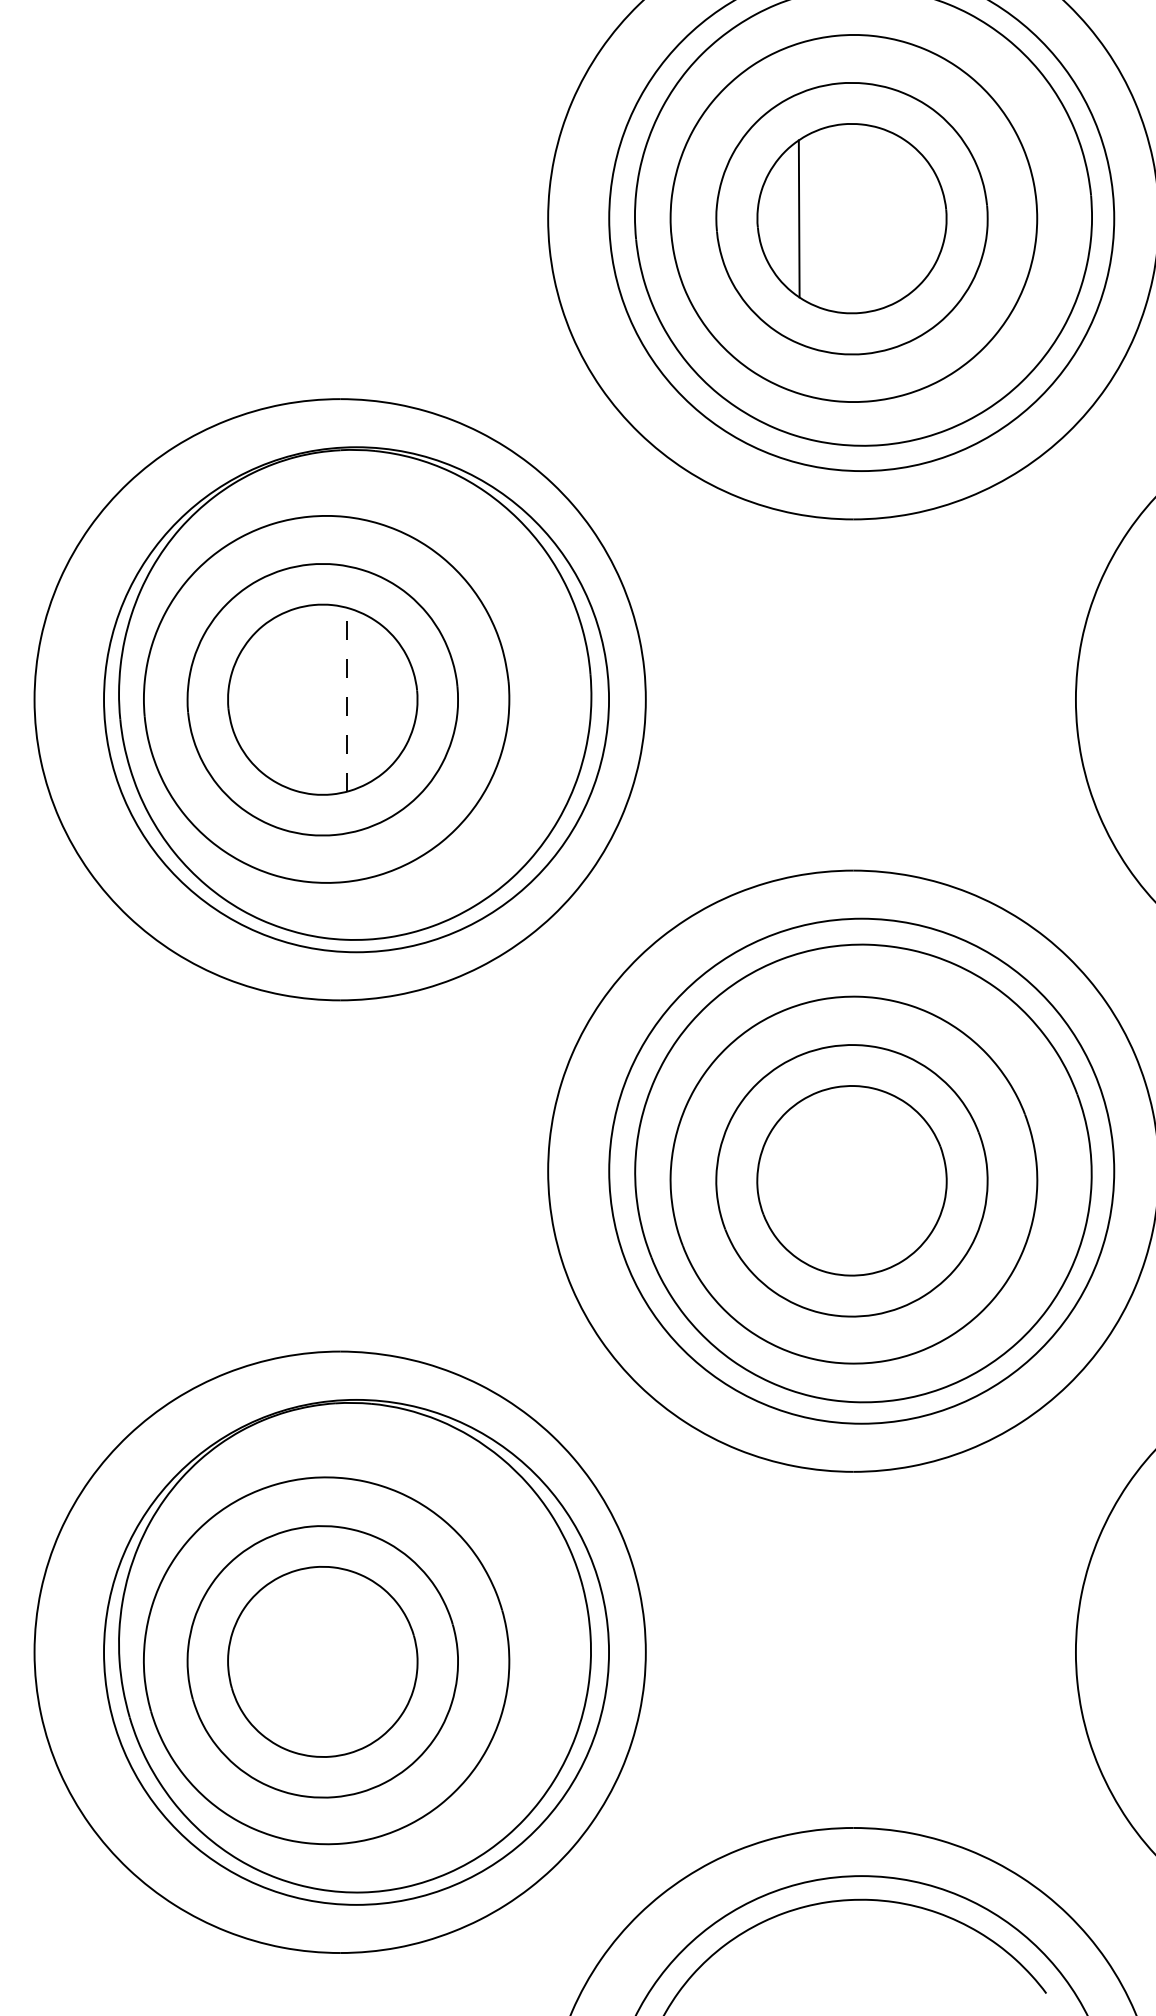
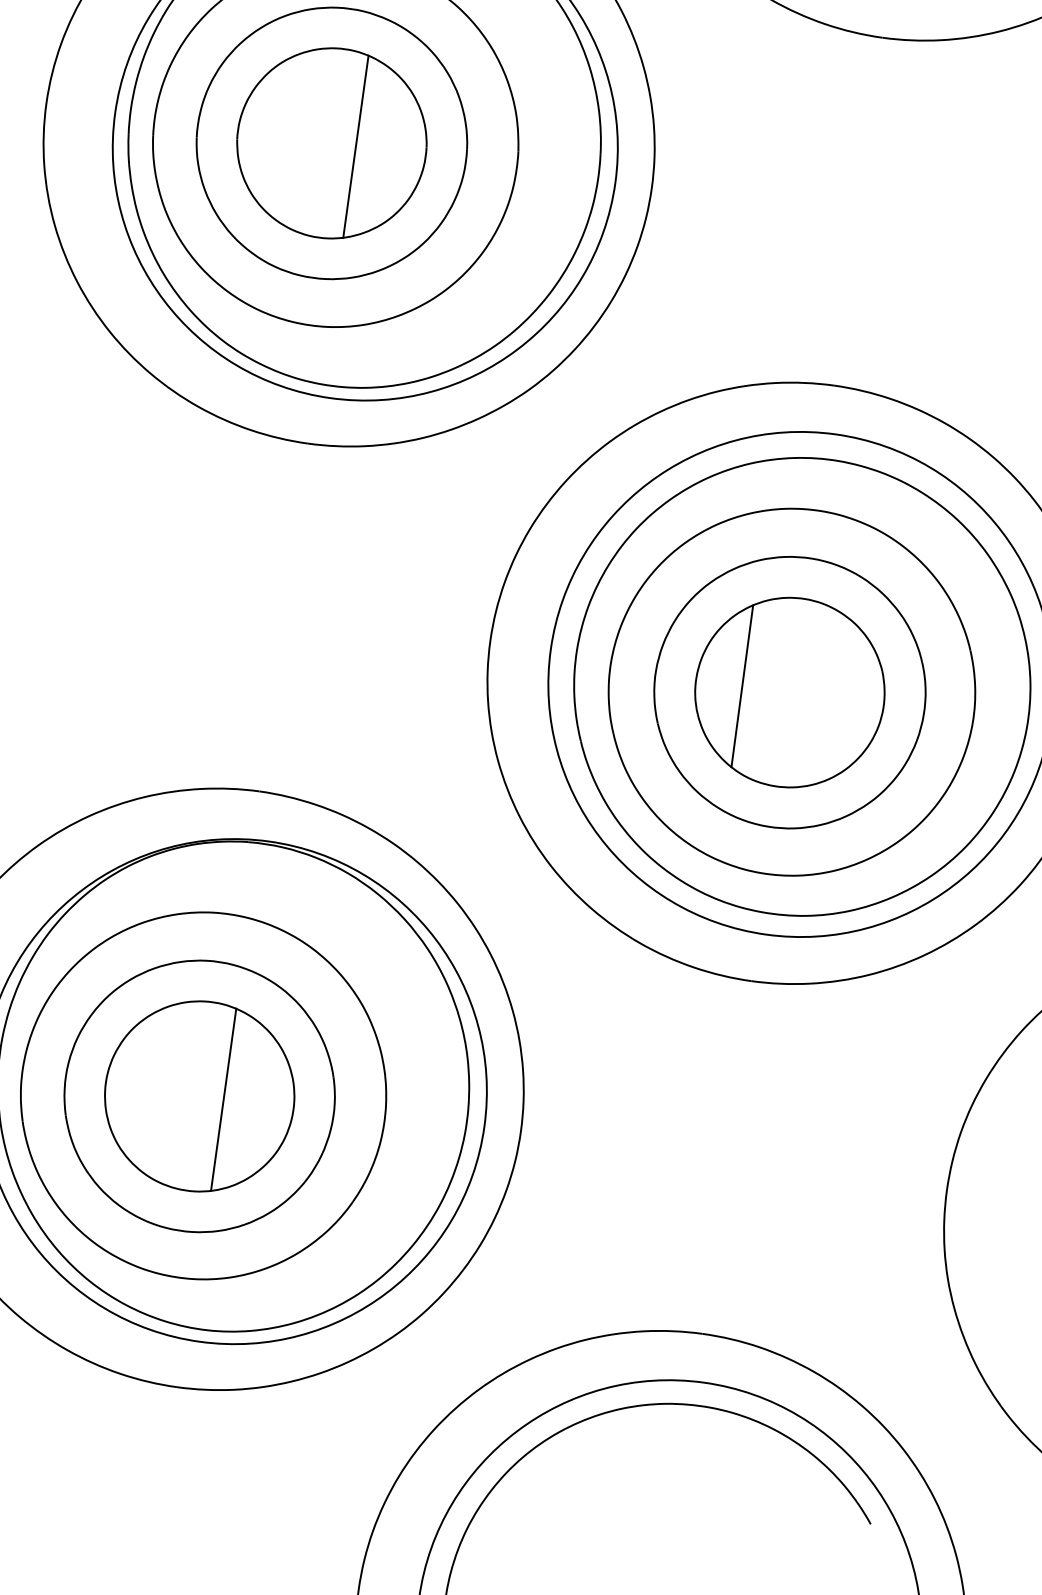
line: (347, 699) -> (356, 146), dashed -> solid
line: (803, 1180) -> (741, 685), added
line: (347, 1661) -> (224, 1099), added

